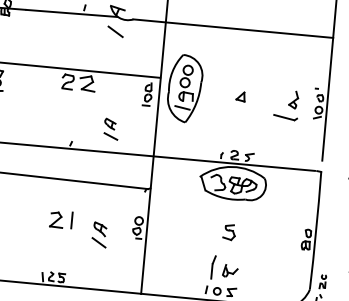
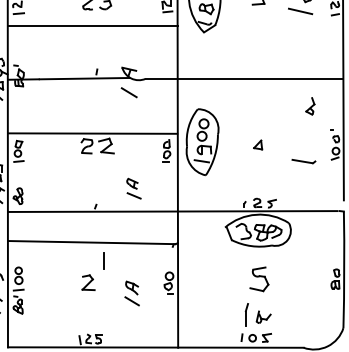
part: (293, 100) -> (310, 106), moved
line: (71, 220) -> (103, 260), moved
part: (228, 231) -> (258, 278), size x1.6

